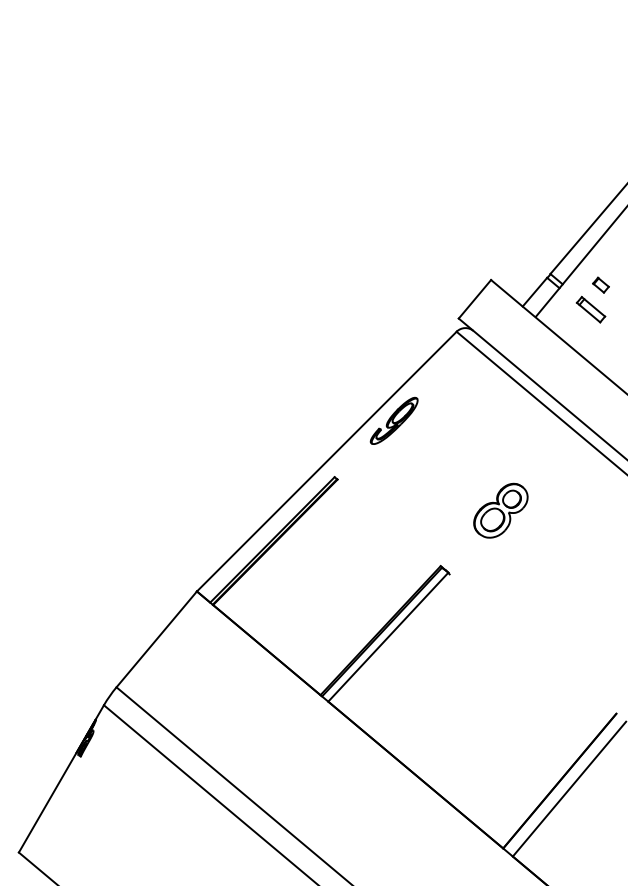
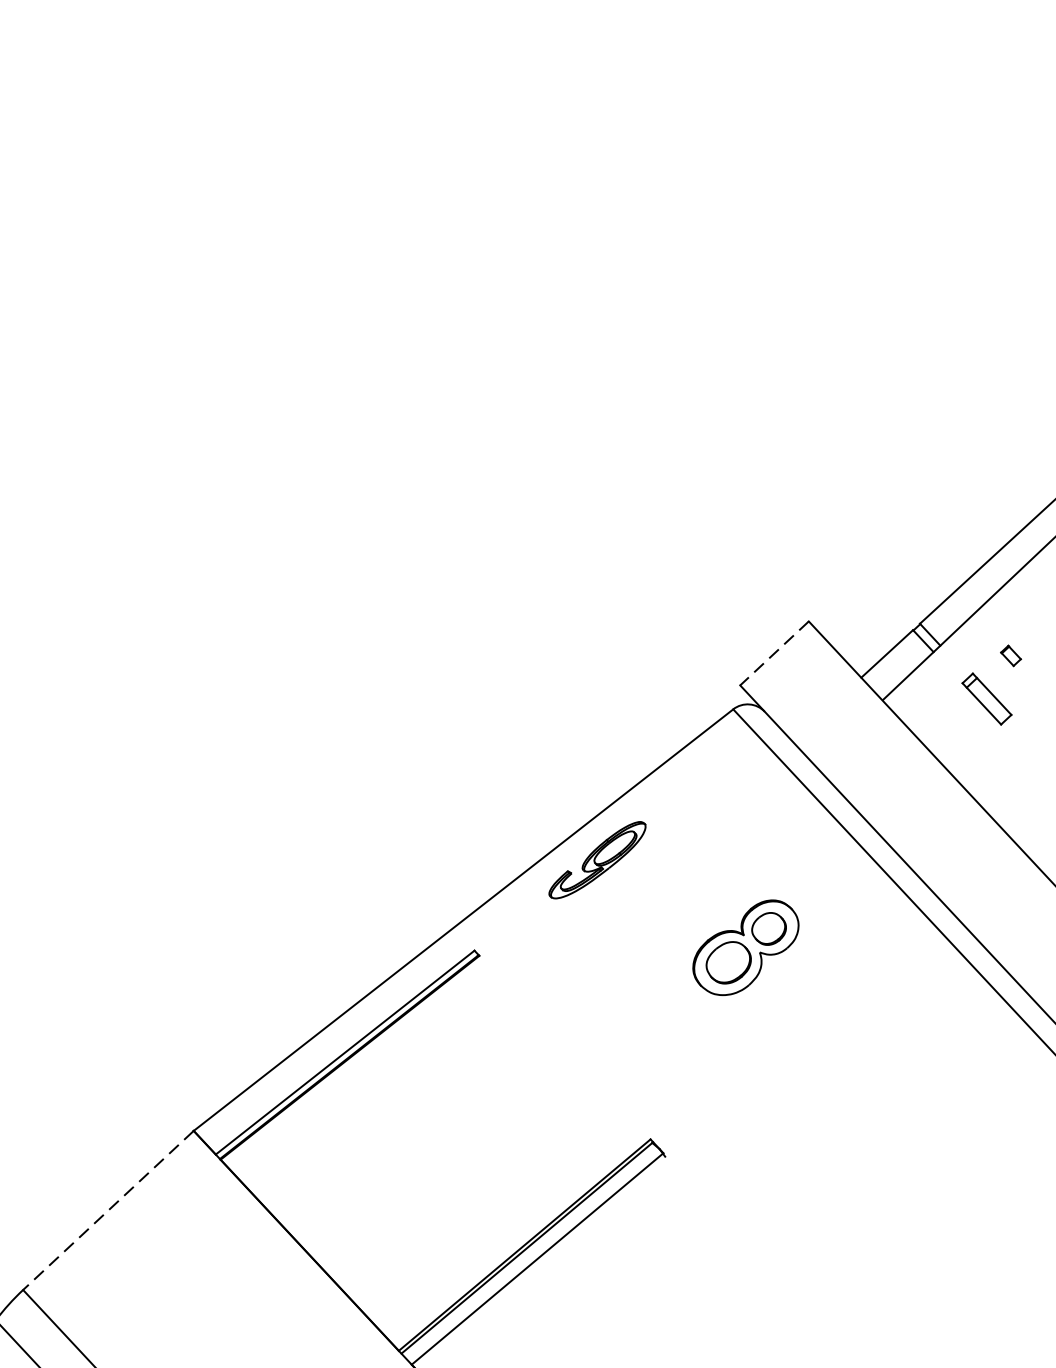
part: (600, 284) -> (1010, 654), size x0.7
line: (474, 299) -> (773, 653), solid -> dashed
part: (500, 510) -> (745, 946), moved
line: (156, 639) -> (107, 1210), solid -> dashed

